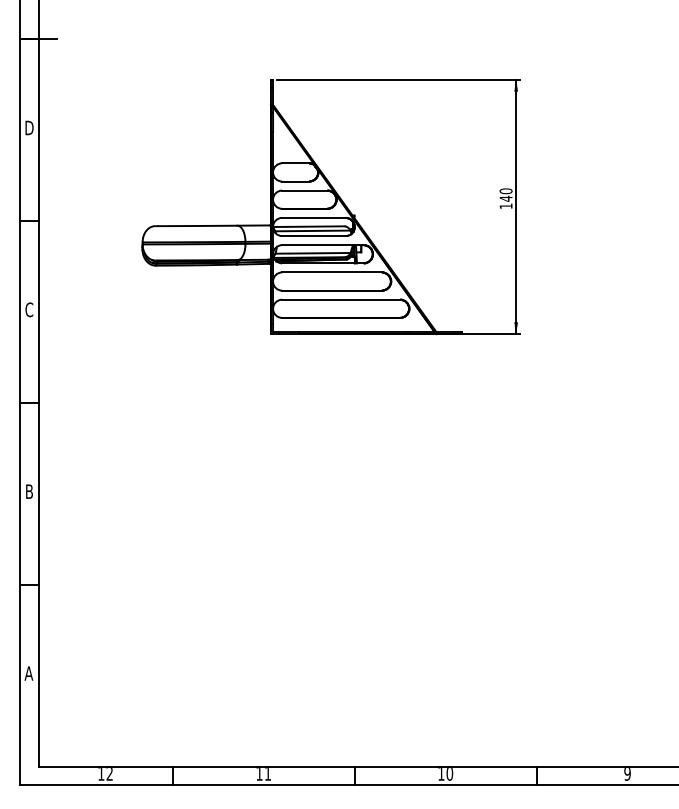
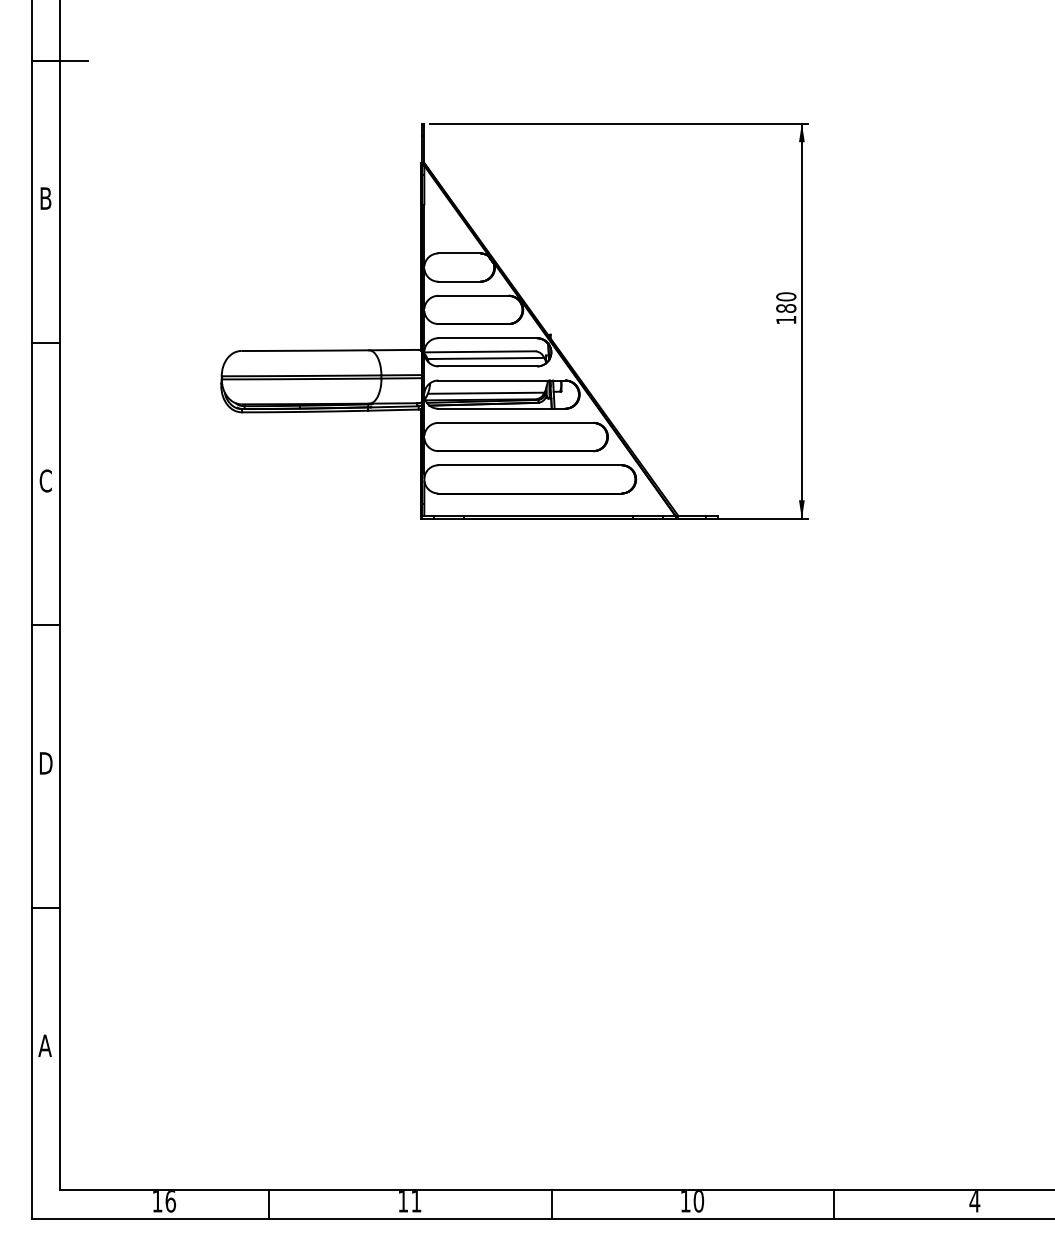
text: (29, 127) -> (46, 197), D -> B
text: (505, 198) -> (785, 308), 140 -> 180
text: (29, 491) -> (46, 763), B -> D
text: (109, 774) -> (170, 1202), 12 -> 16
text: (627, 774) -> (974, 1202), 9 -> 4

